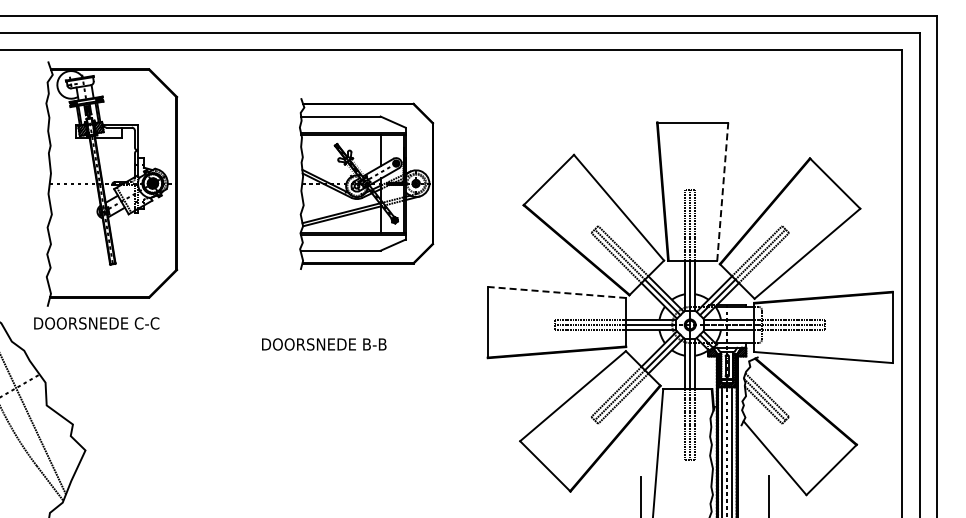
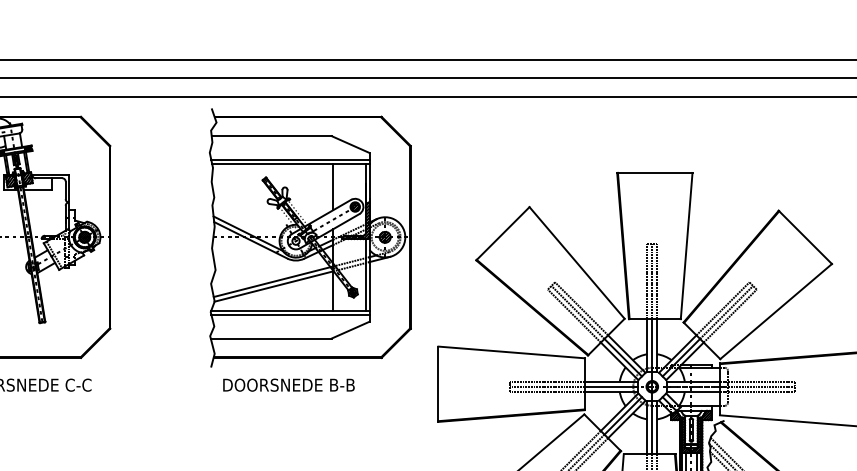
part: (366, 183) -> (310, 237), size x1.43
line: (722, 191) -> (686, 245), dashed -> solid
line: (556, 292) -> (511, 352), dashed -> solid
text: (324, 344) -> (289, 385), moved

